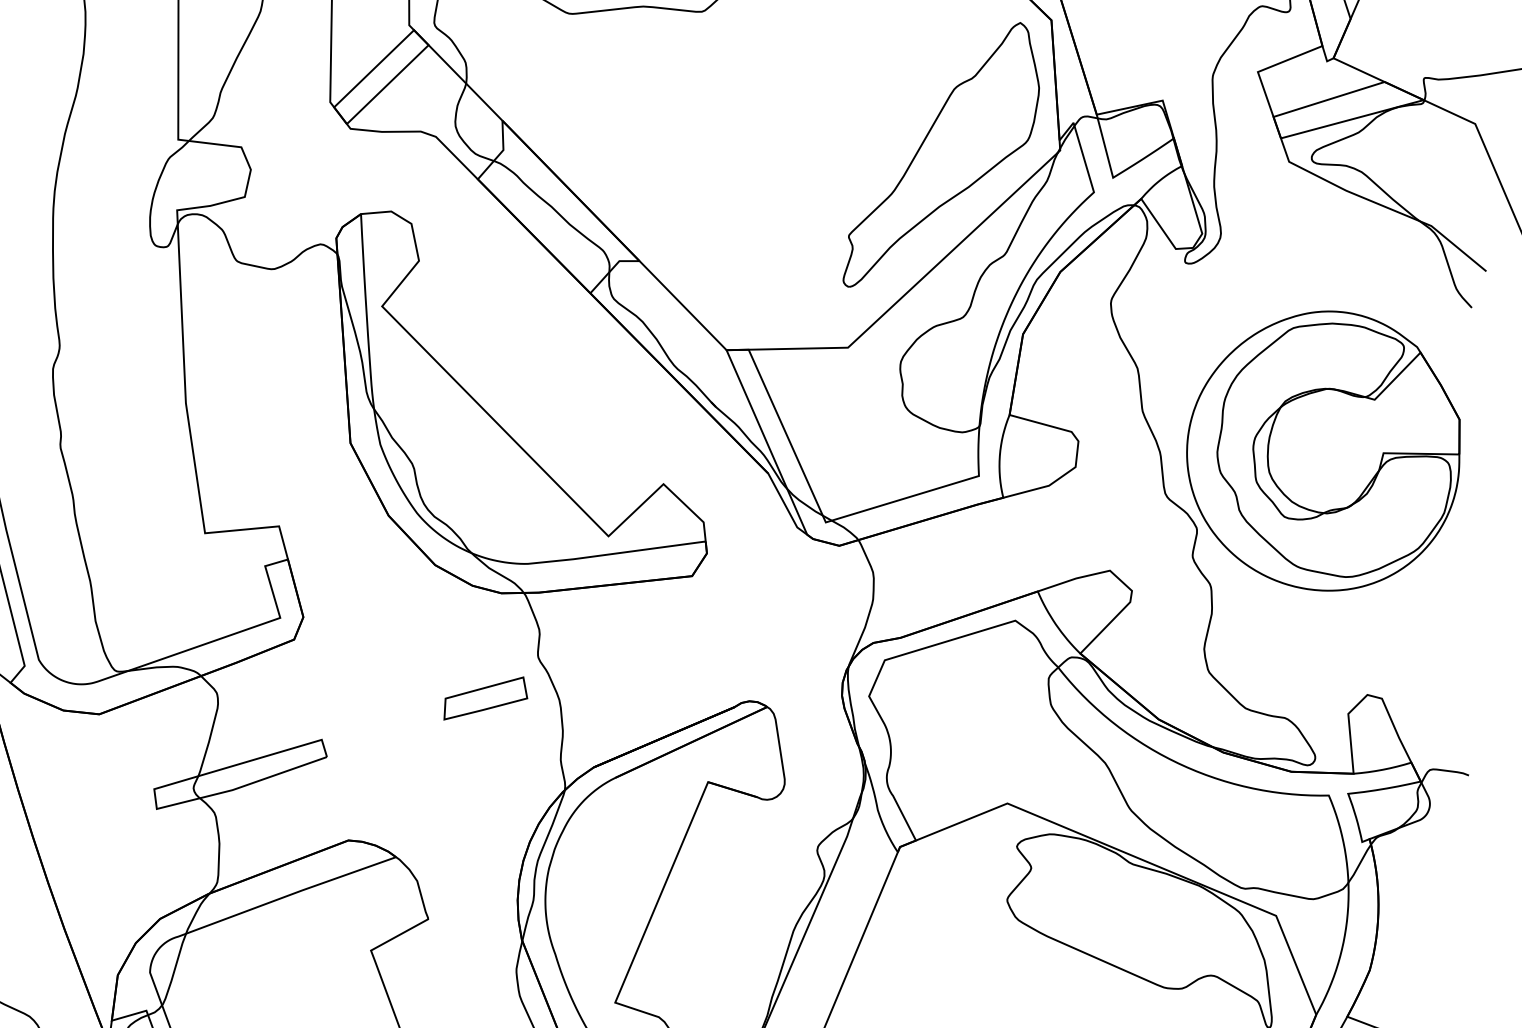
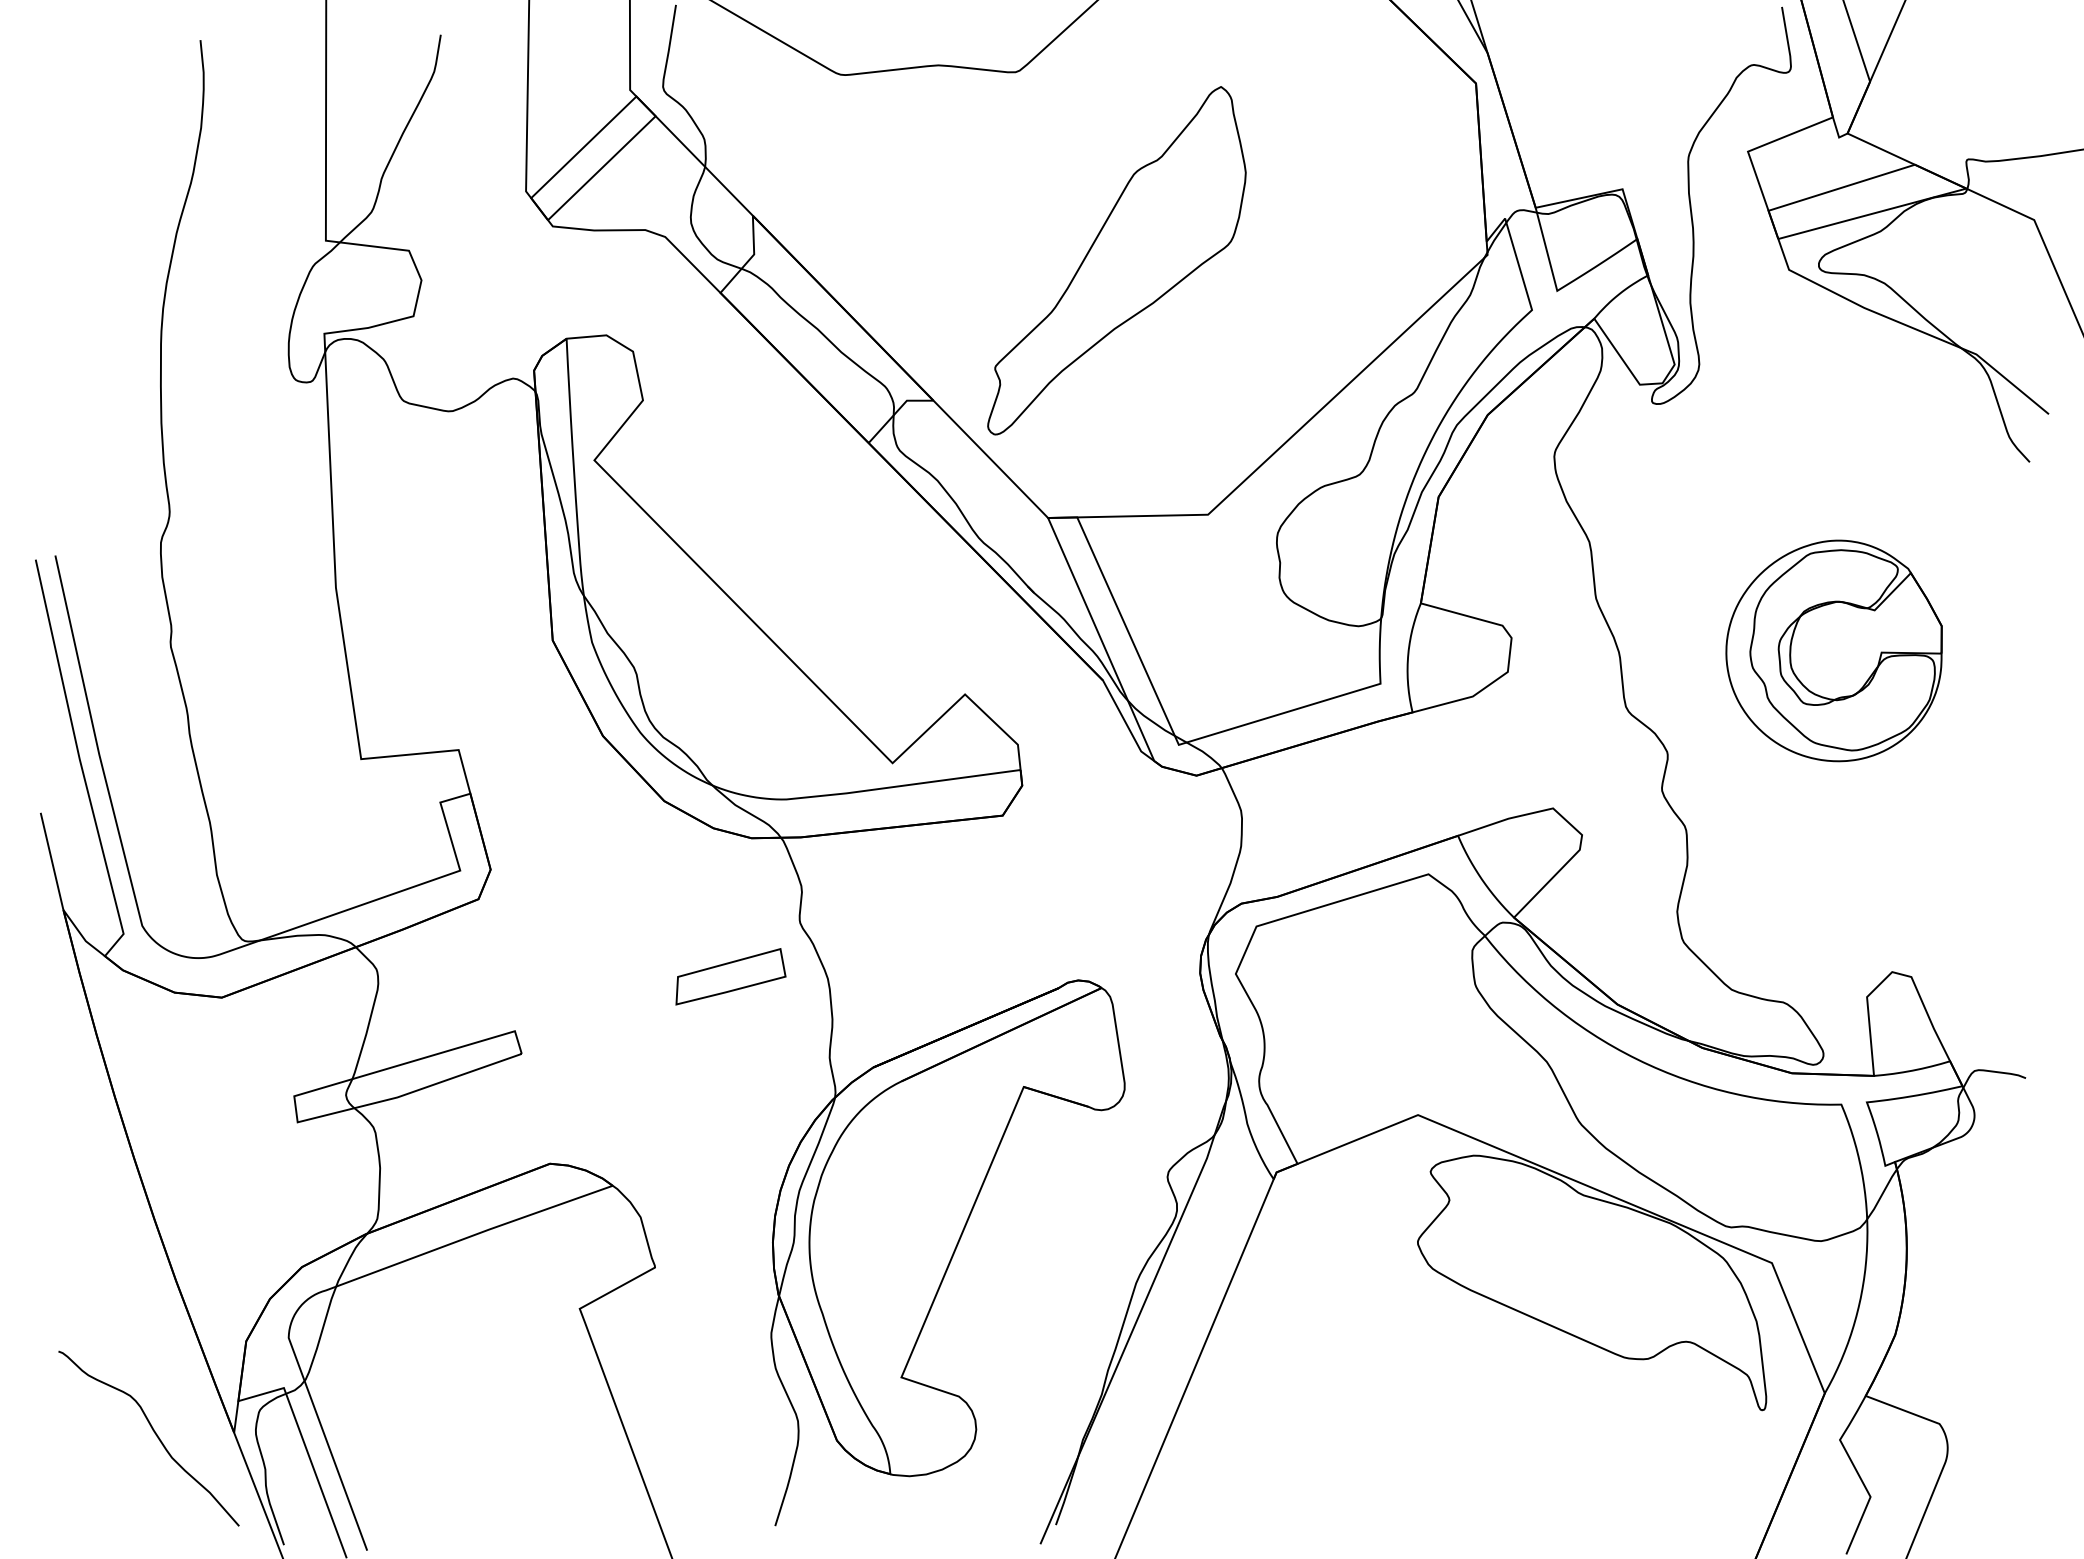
part: (940, 154) -> (1116, 260), moved
part: (1322, 450) -> (1833, 650), size x0.6

